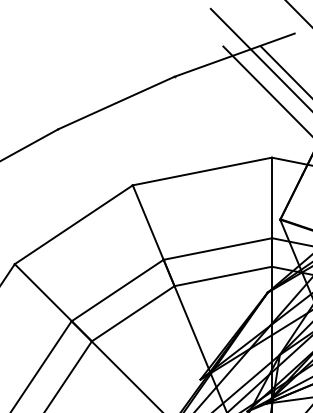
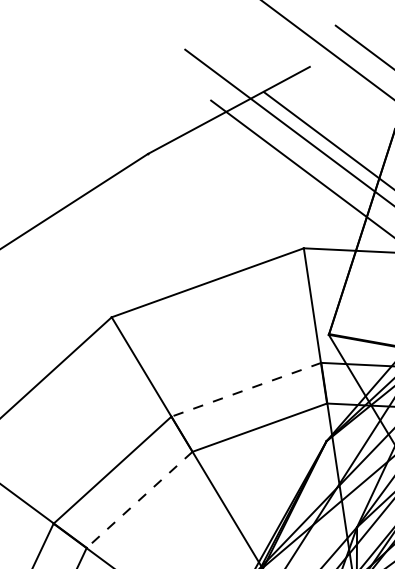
line: (217, 249) -> (245, 390), solid -> dashed
line: (133, 313) -> (139, 499), solid -> dashed

